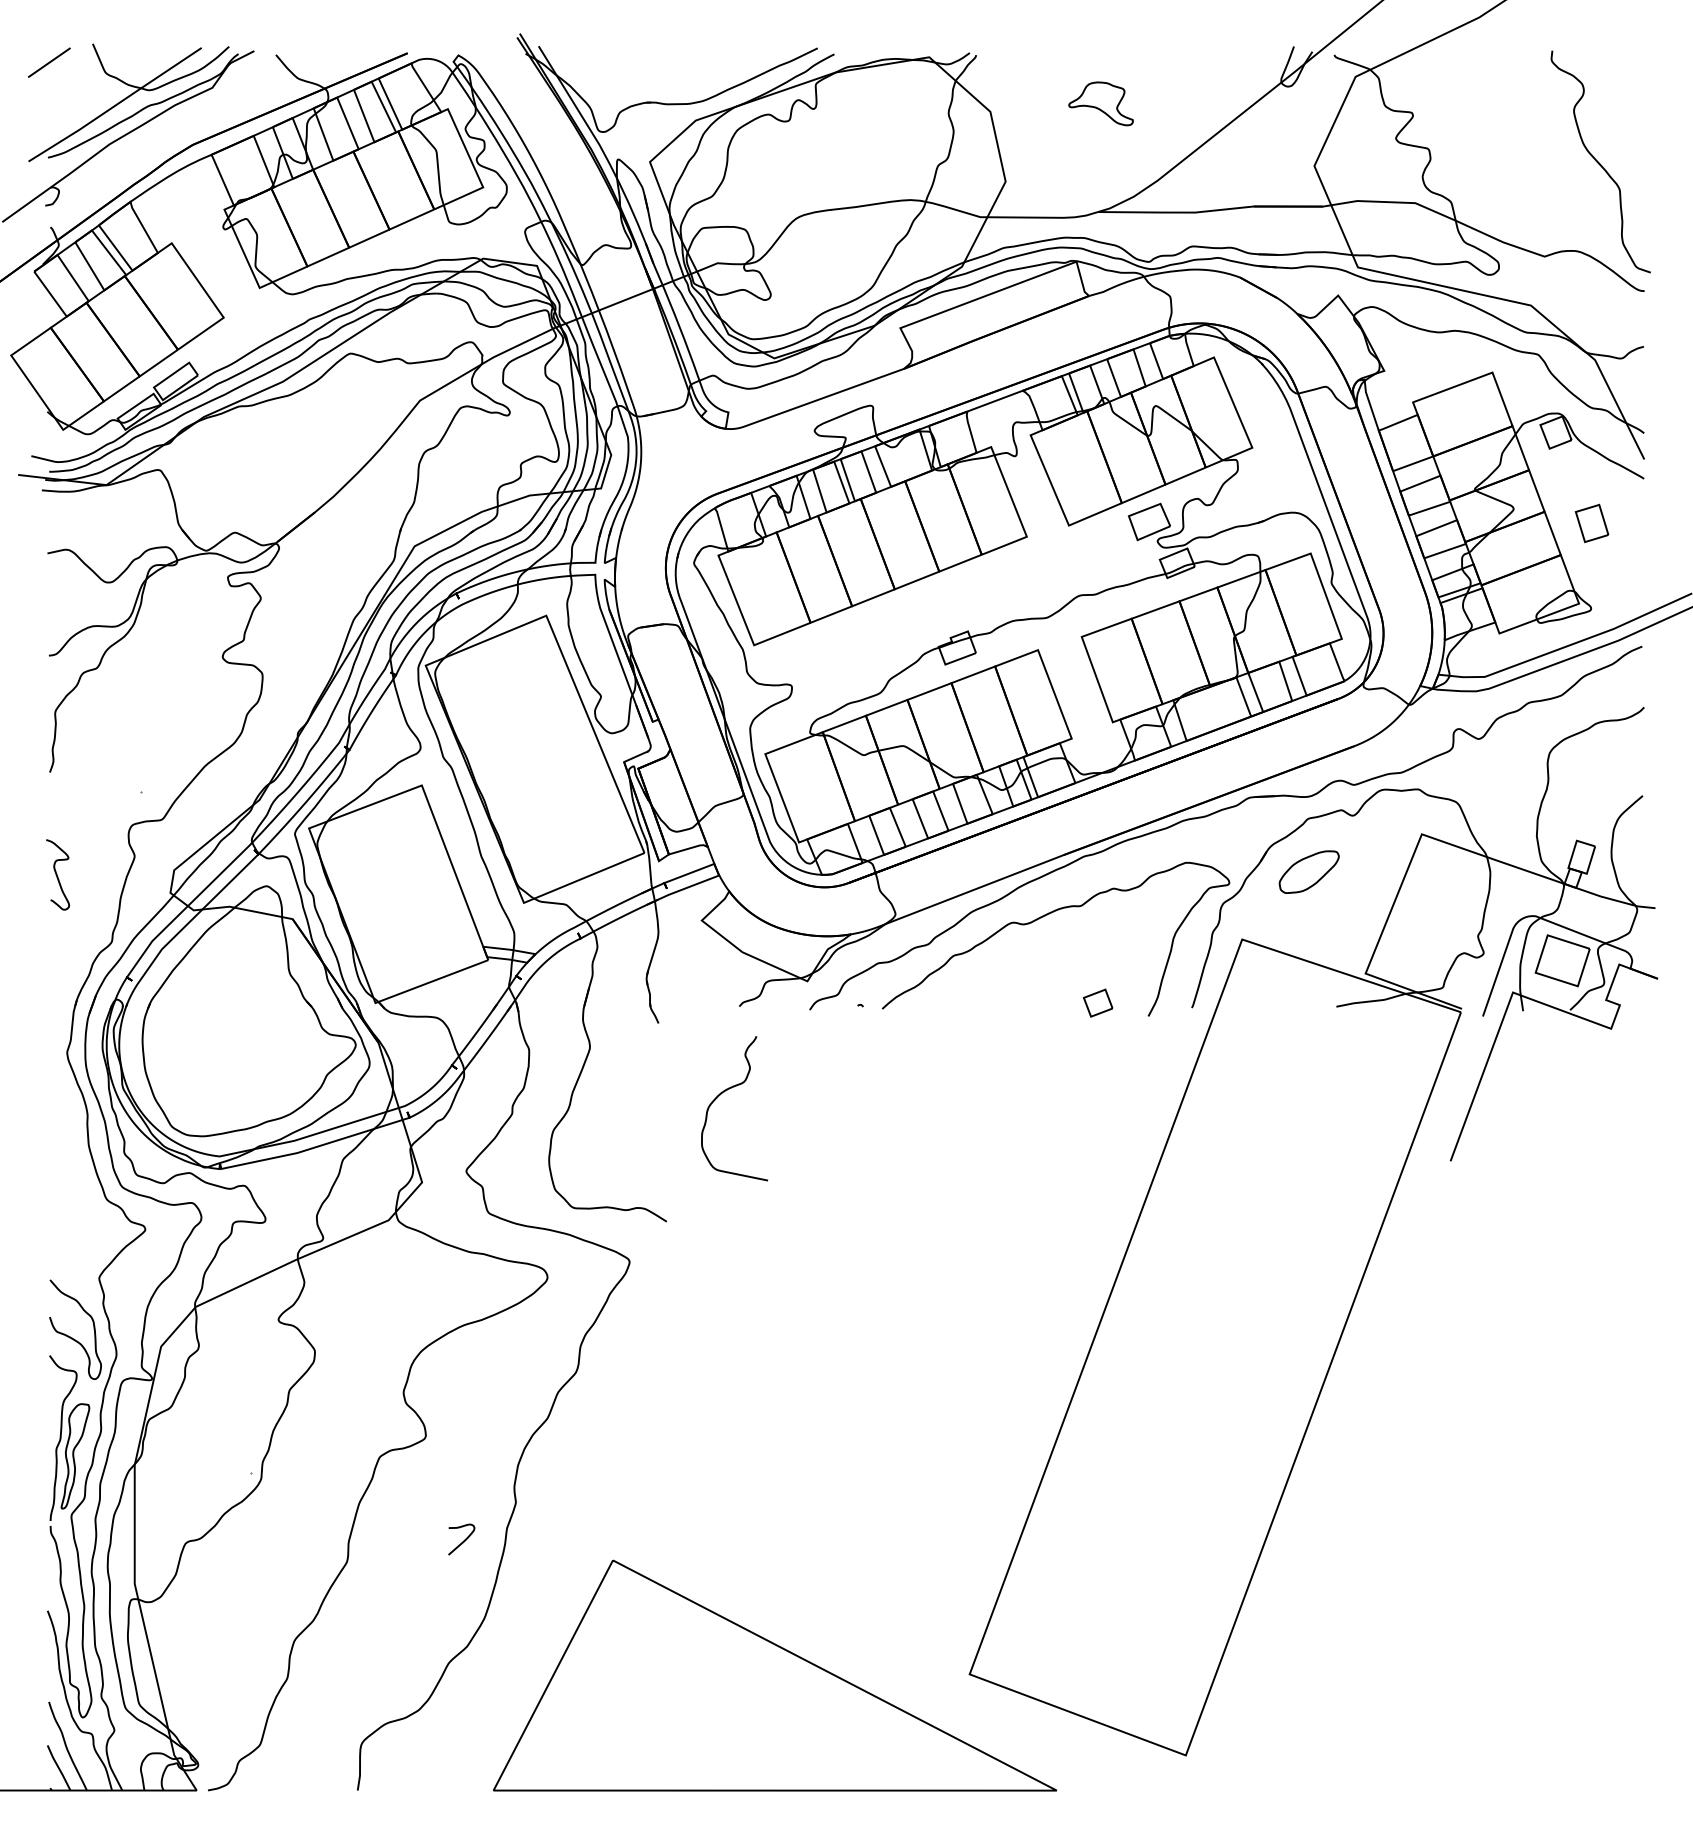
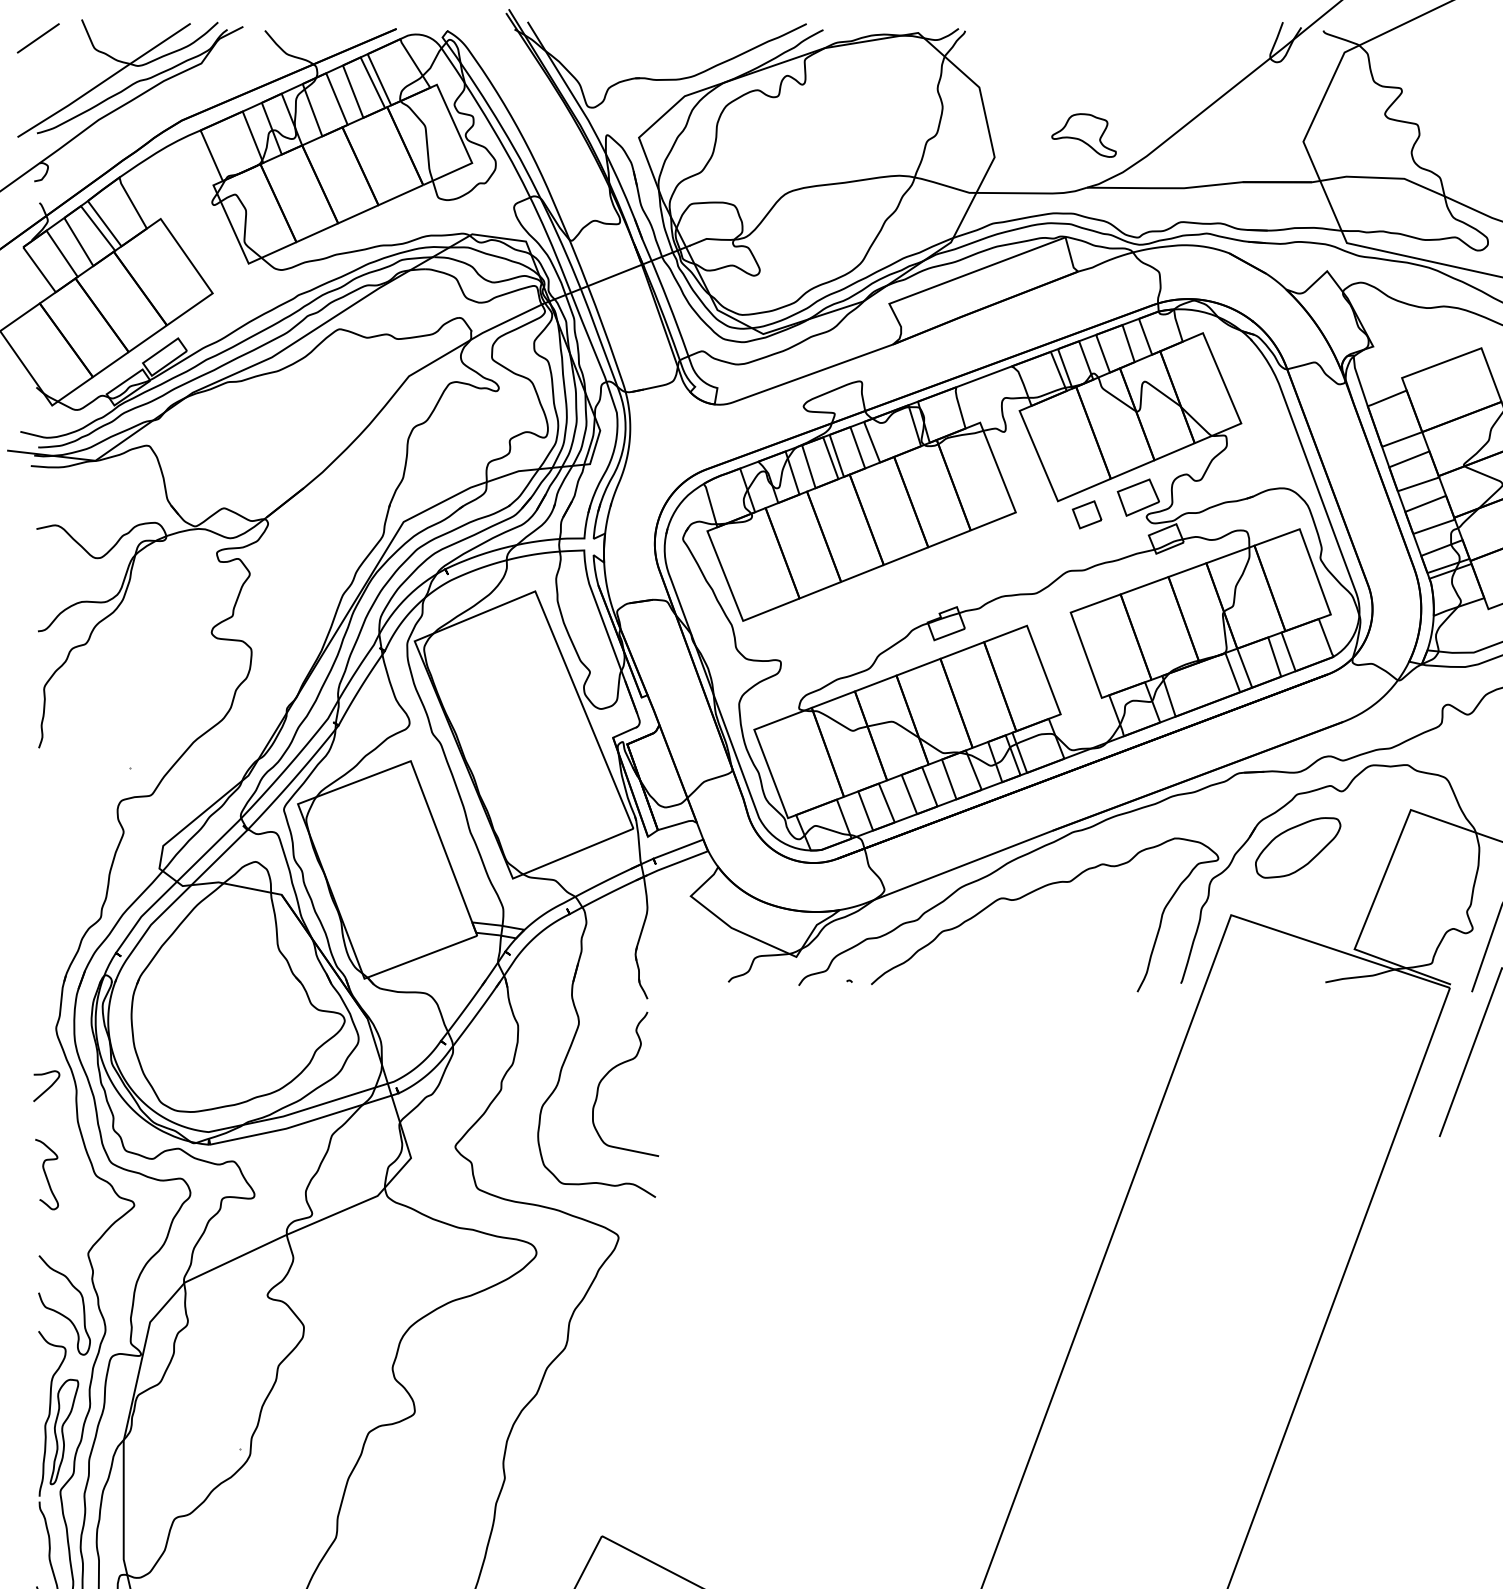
part: (1100, 103) -> (1083, 135), moved
part: (1309, 871) -> (1298, 847), size x1.43
curve: (57, 874) -> (46, 1174), moved
part: (1097, 1002) -> (1086, 514), moved
curve: (724, 1092) -> (615, 1068), moved
curve: (463, 1540) -> (48, 1087), moved

